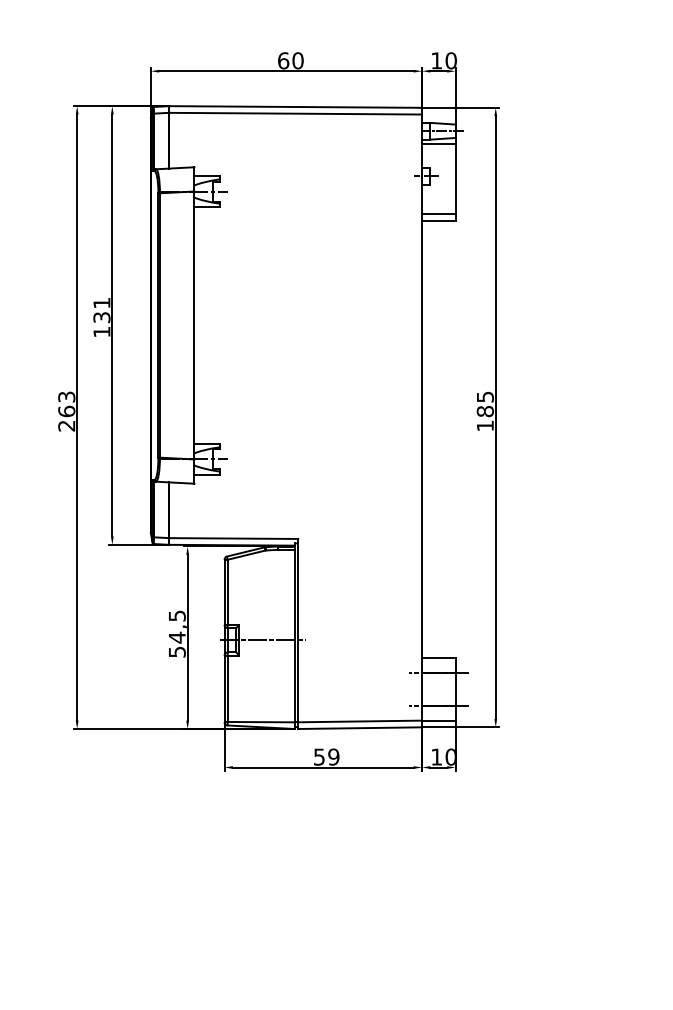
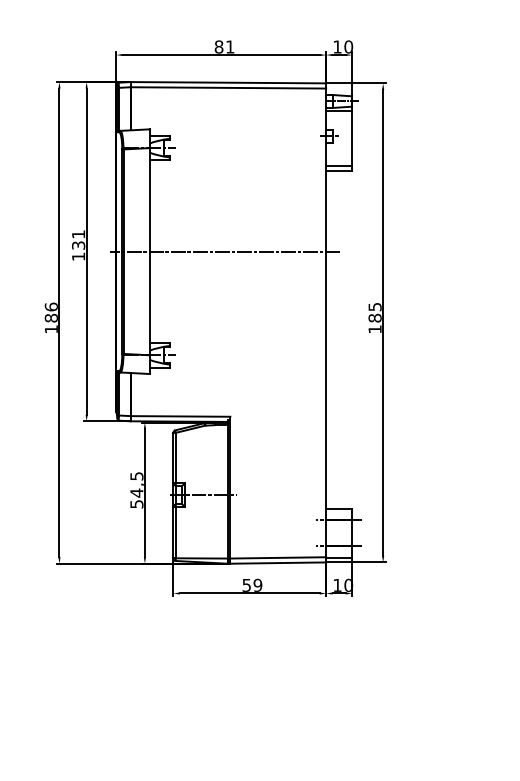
text: (290, 60) -> (224, 46), 60 -> 81
line: (290, 325) -> (224, 251), added
text: (66, 411) -> (51, 318), 263 -> 186

